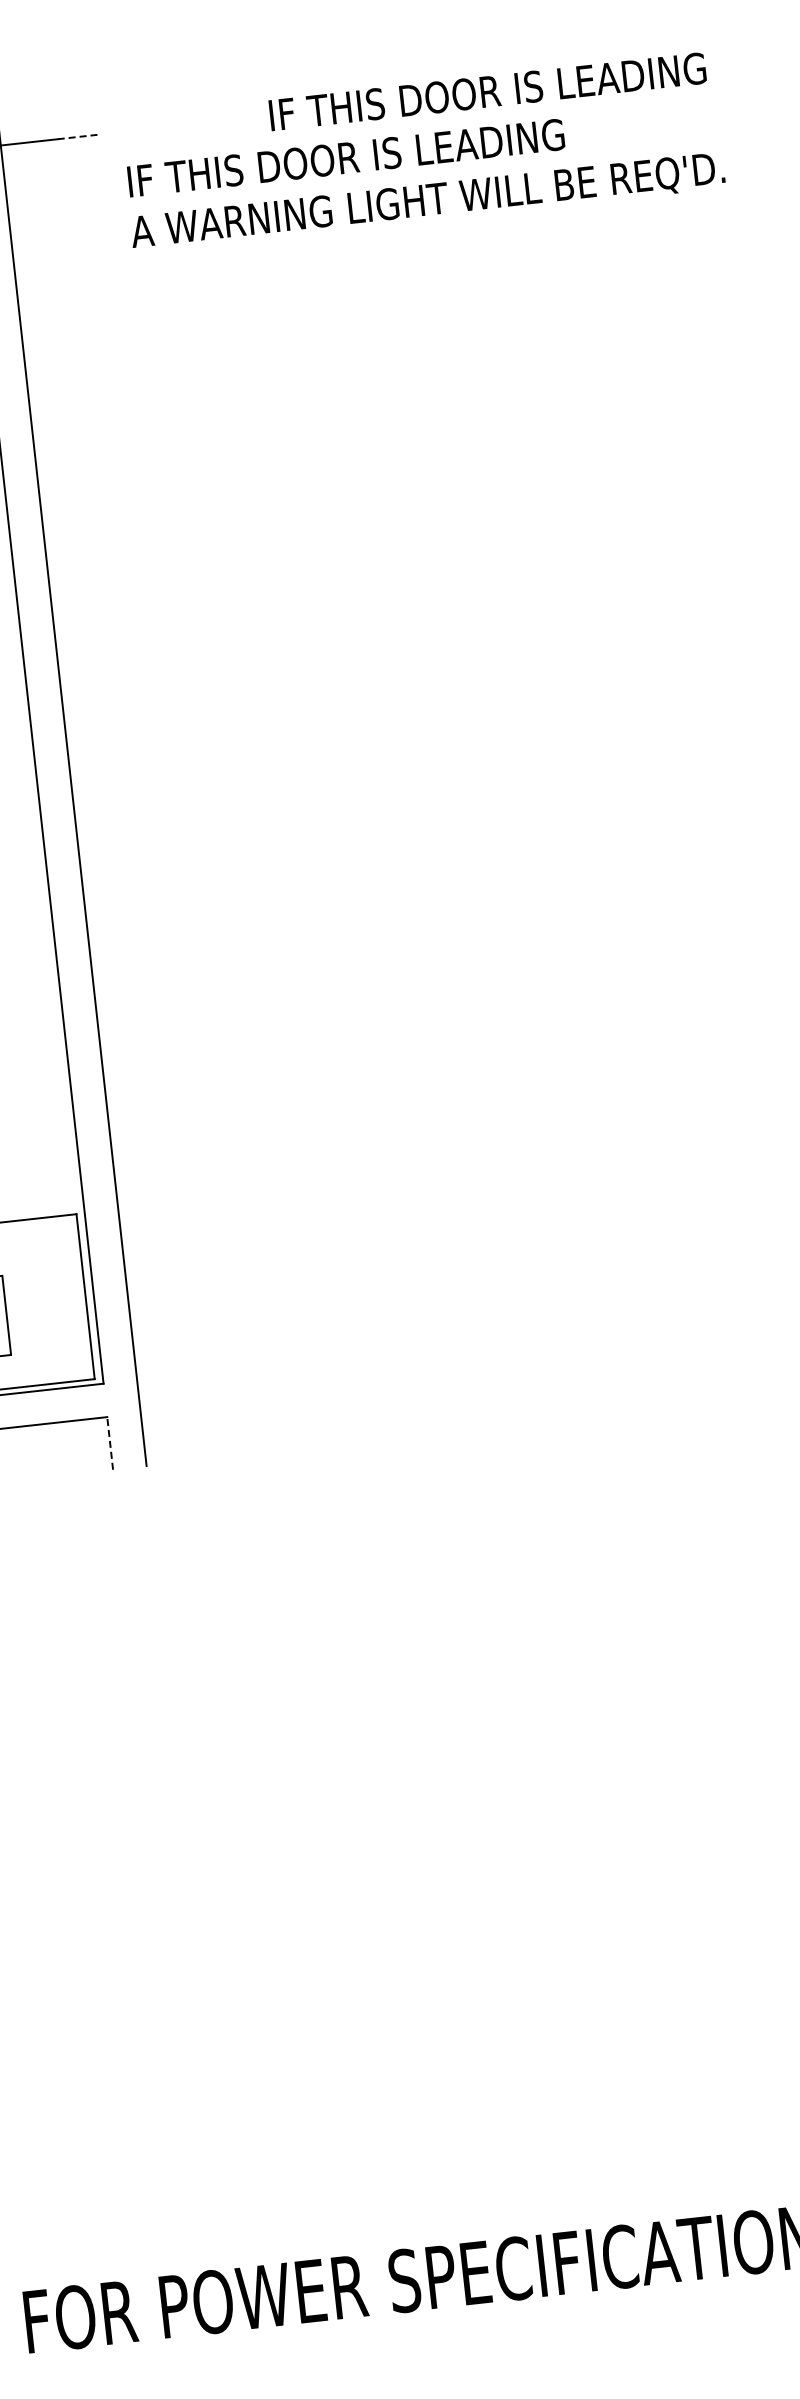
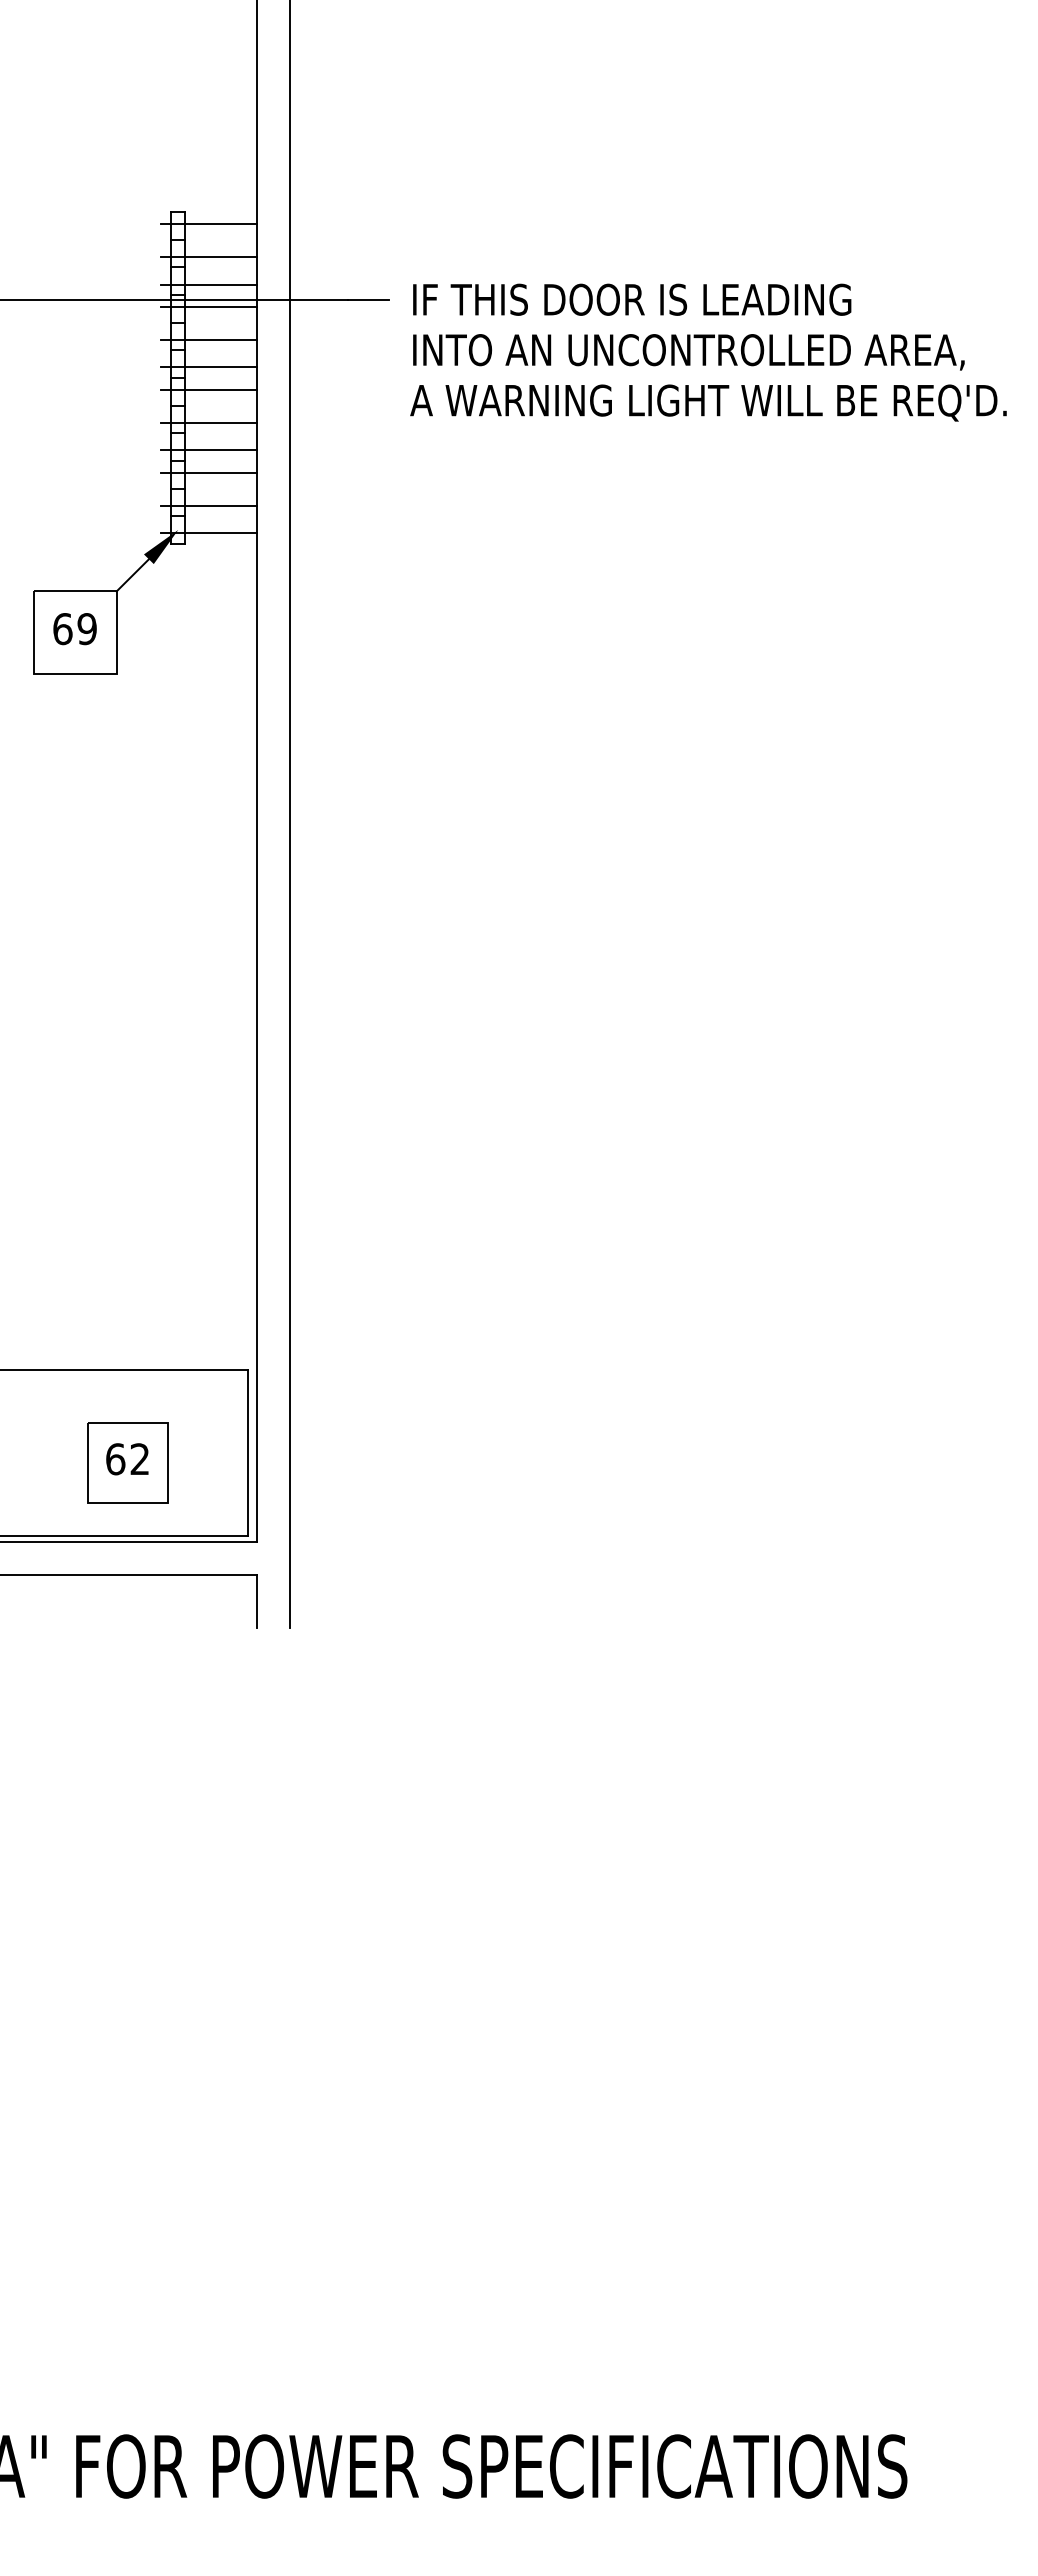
text: (488, 91) -> (632, 299), moved
line: (78, 136) -> (368, 299), dashed -> solid
text: (409, 153) -> (695, 352), IF THIS DOOR IS LEADING -> INTO AN UNCONTROLLED AREA,
line: (110, 1443) -> (256, 1601), dashed -> solid

